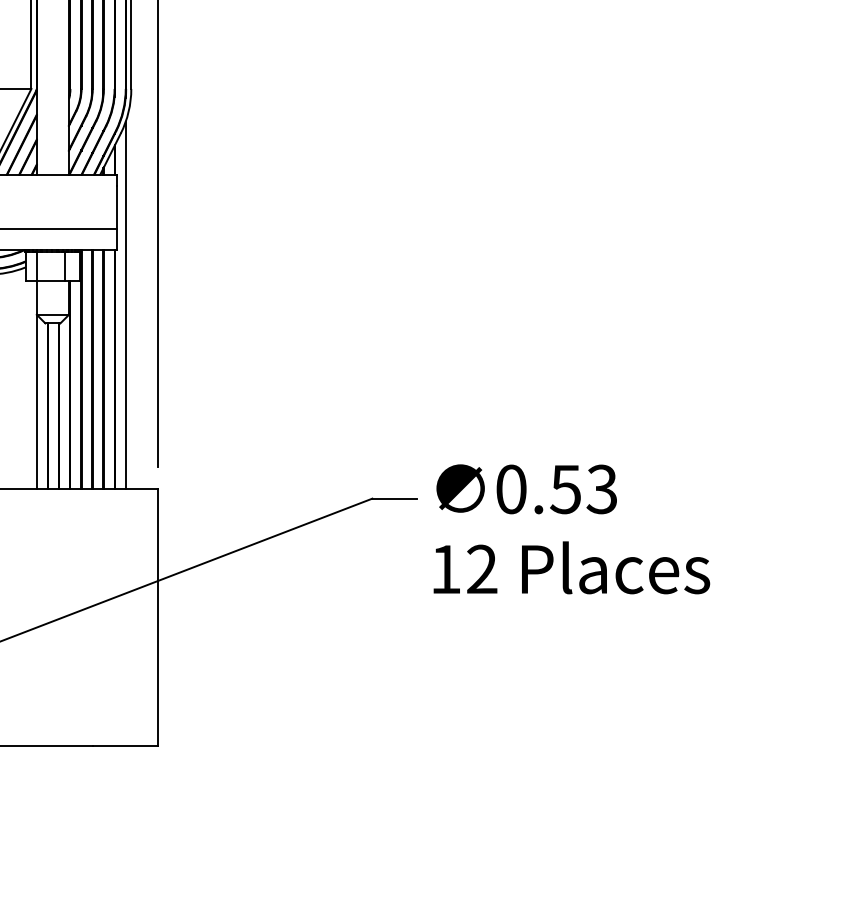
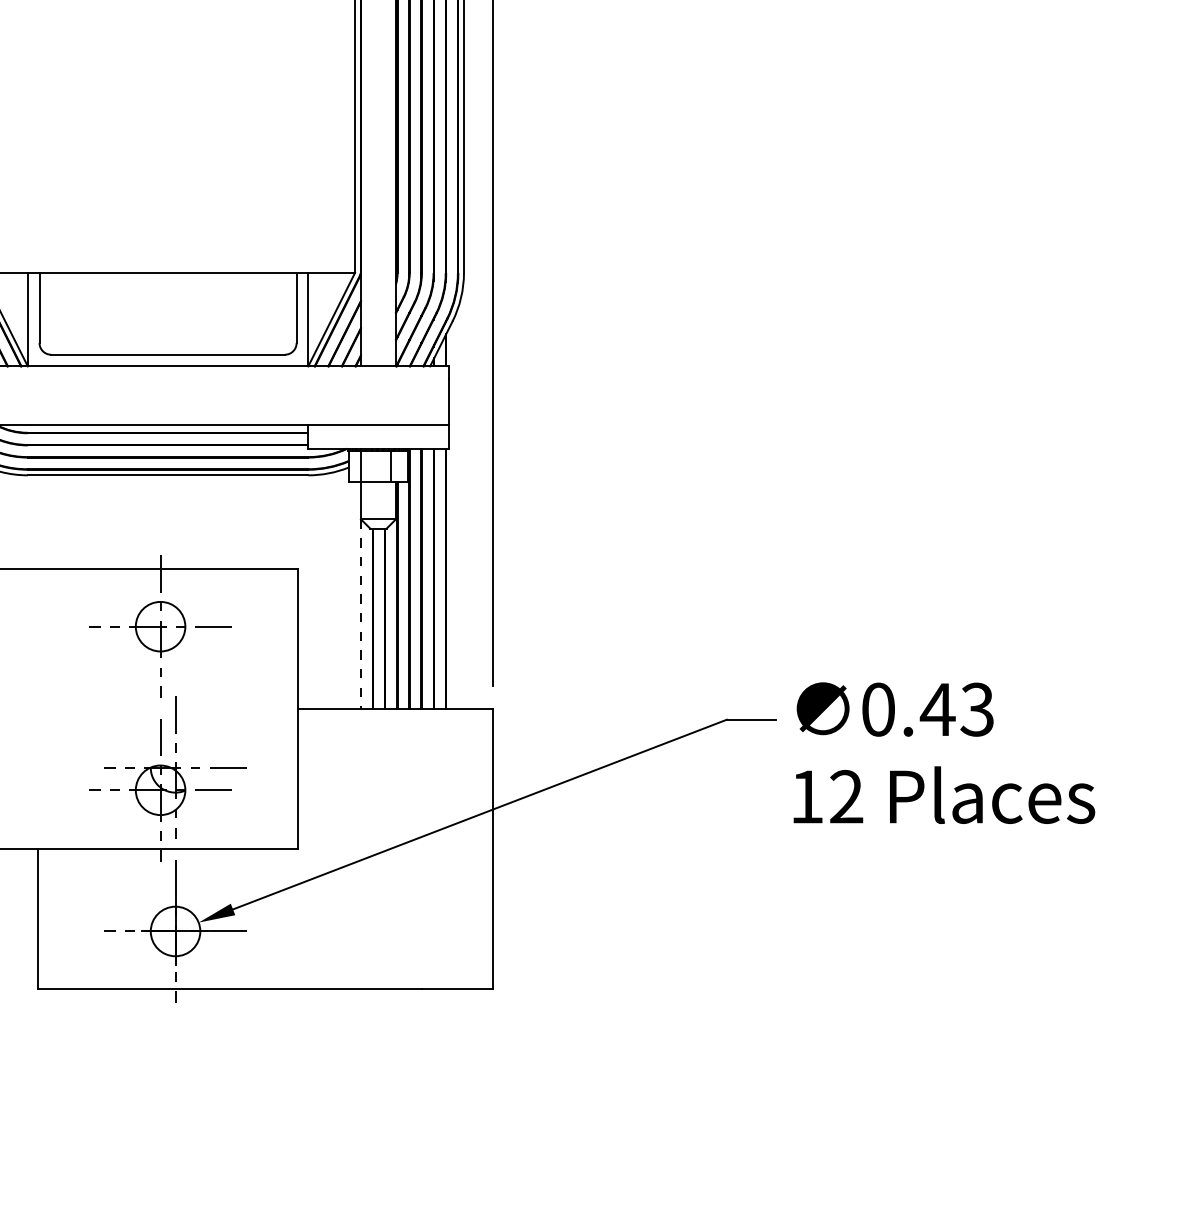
line: (125, 304) -> (457, 508), removed
line: (37, 402) -> (361, 614), solid -> dashed
text: (565, 489) -> (937, 709), 0.53 -> 0.43

